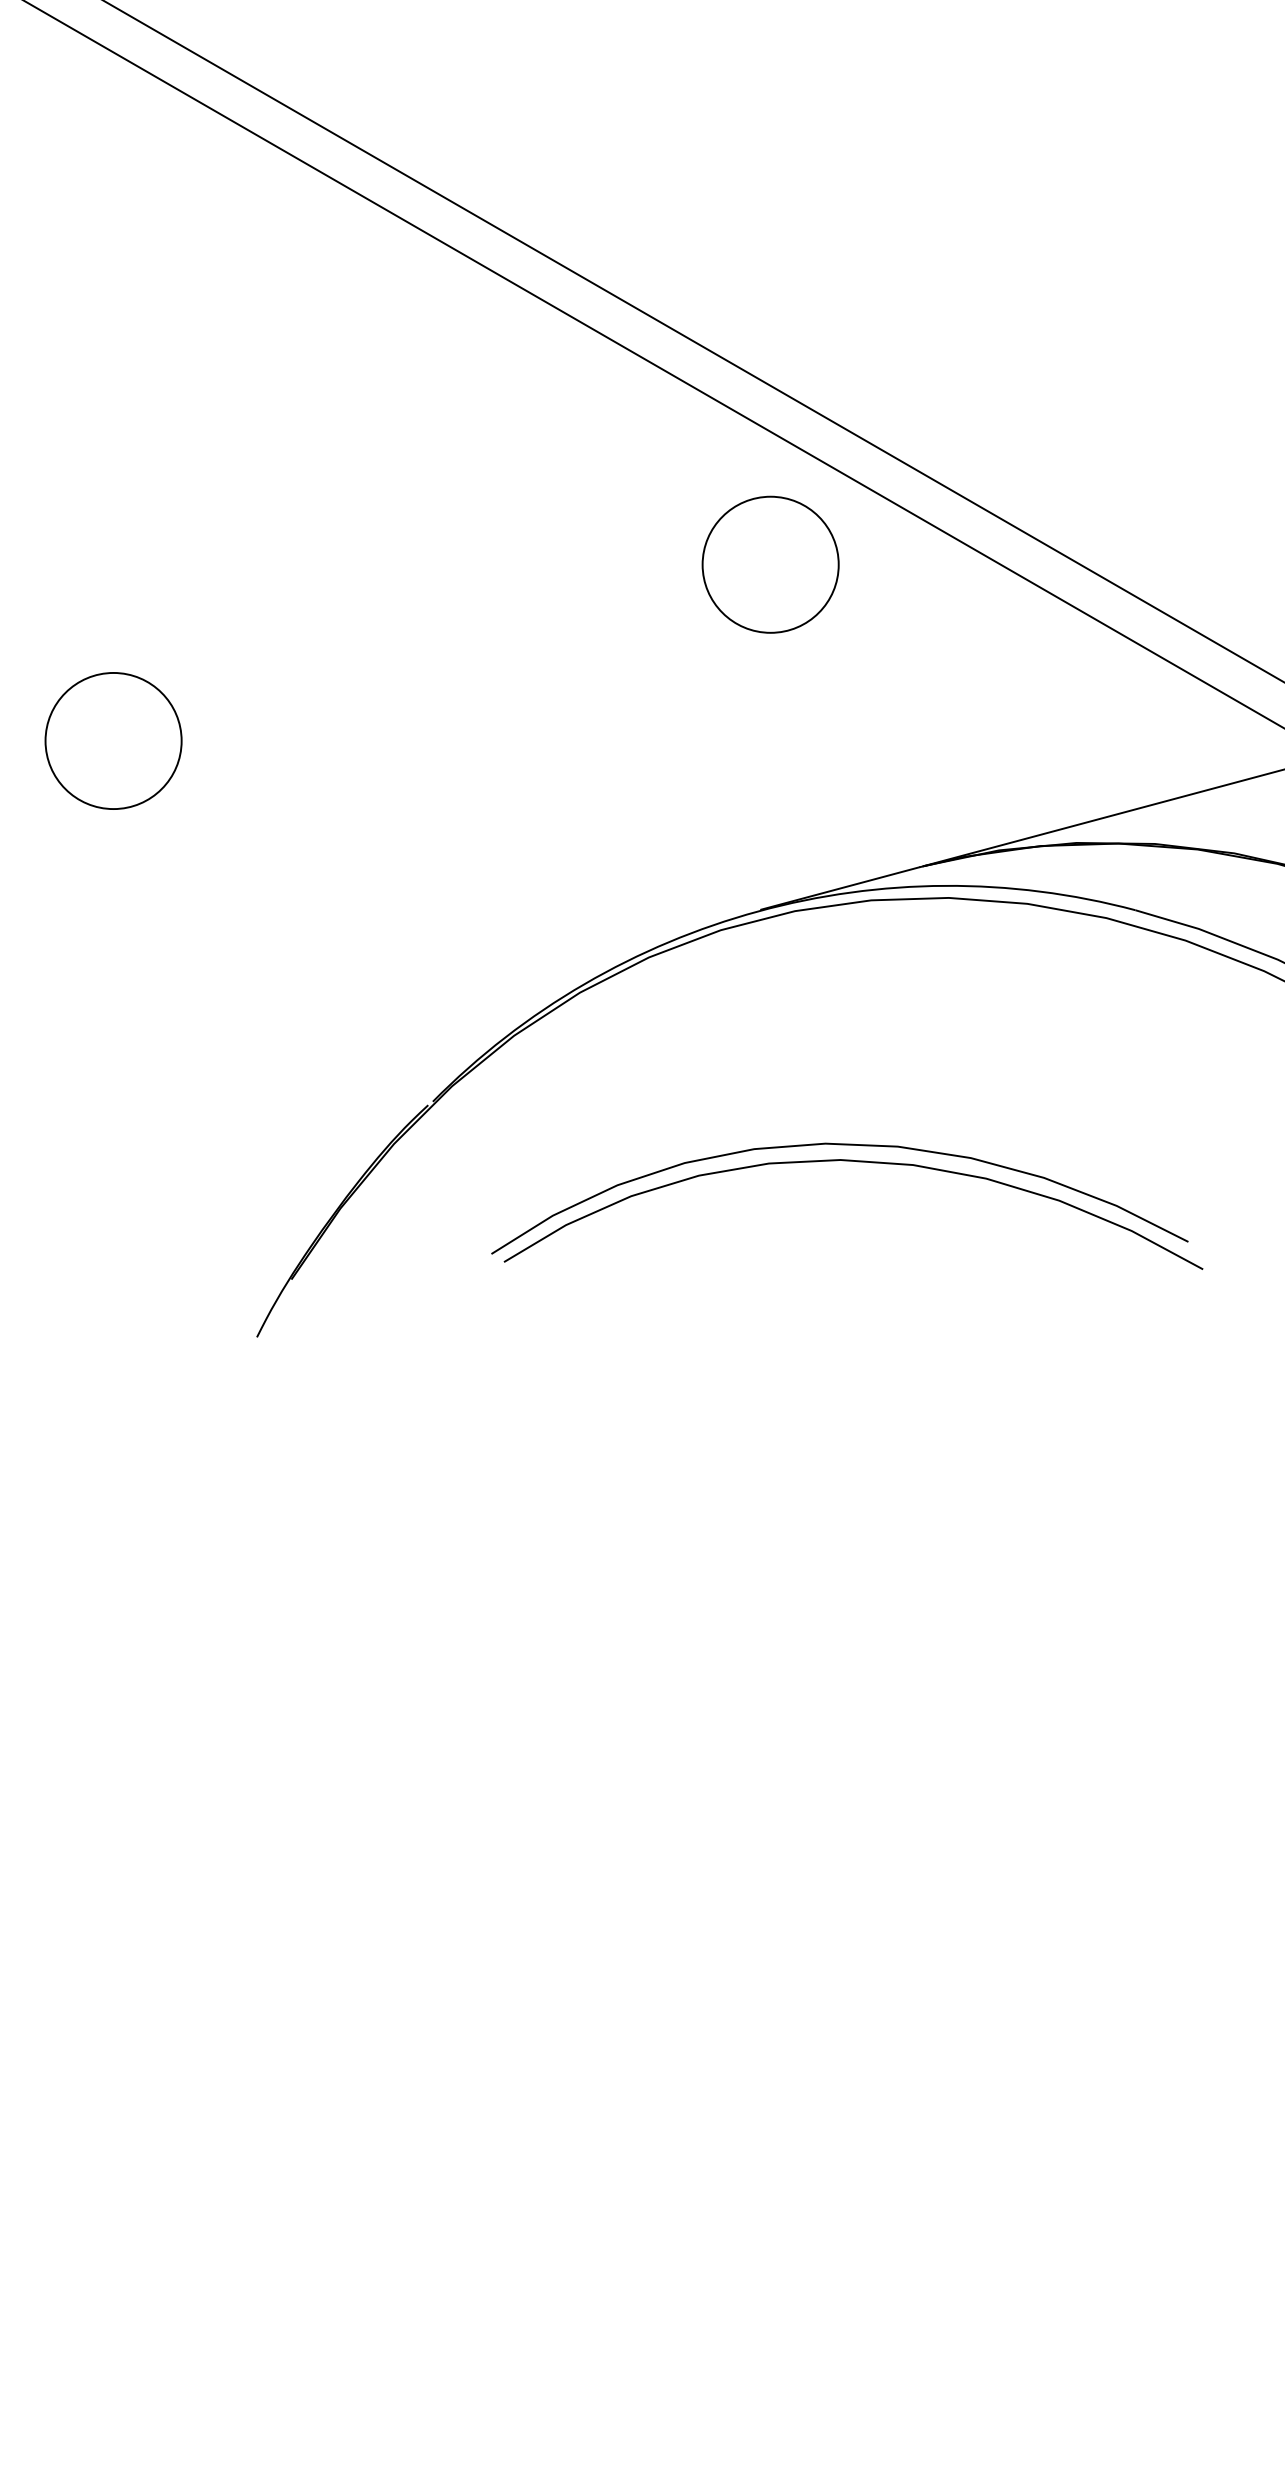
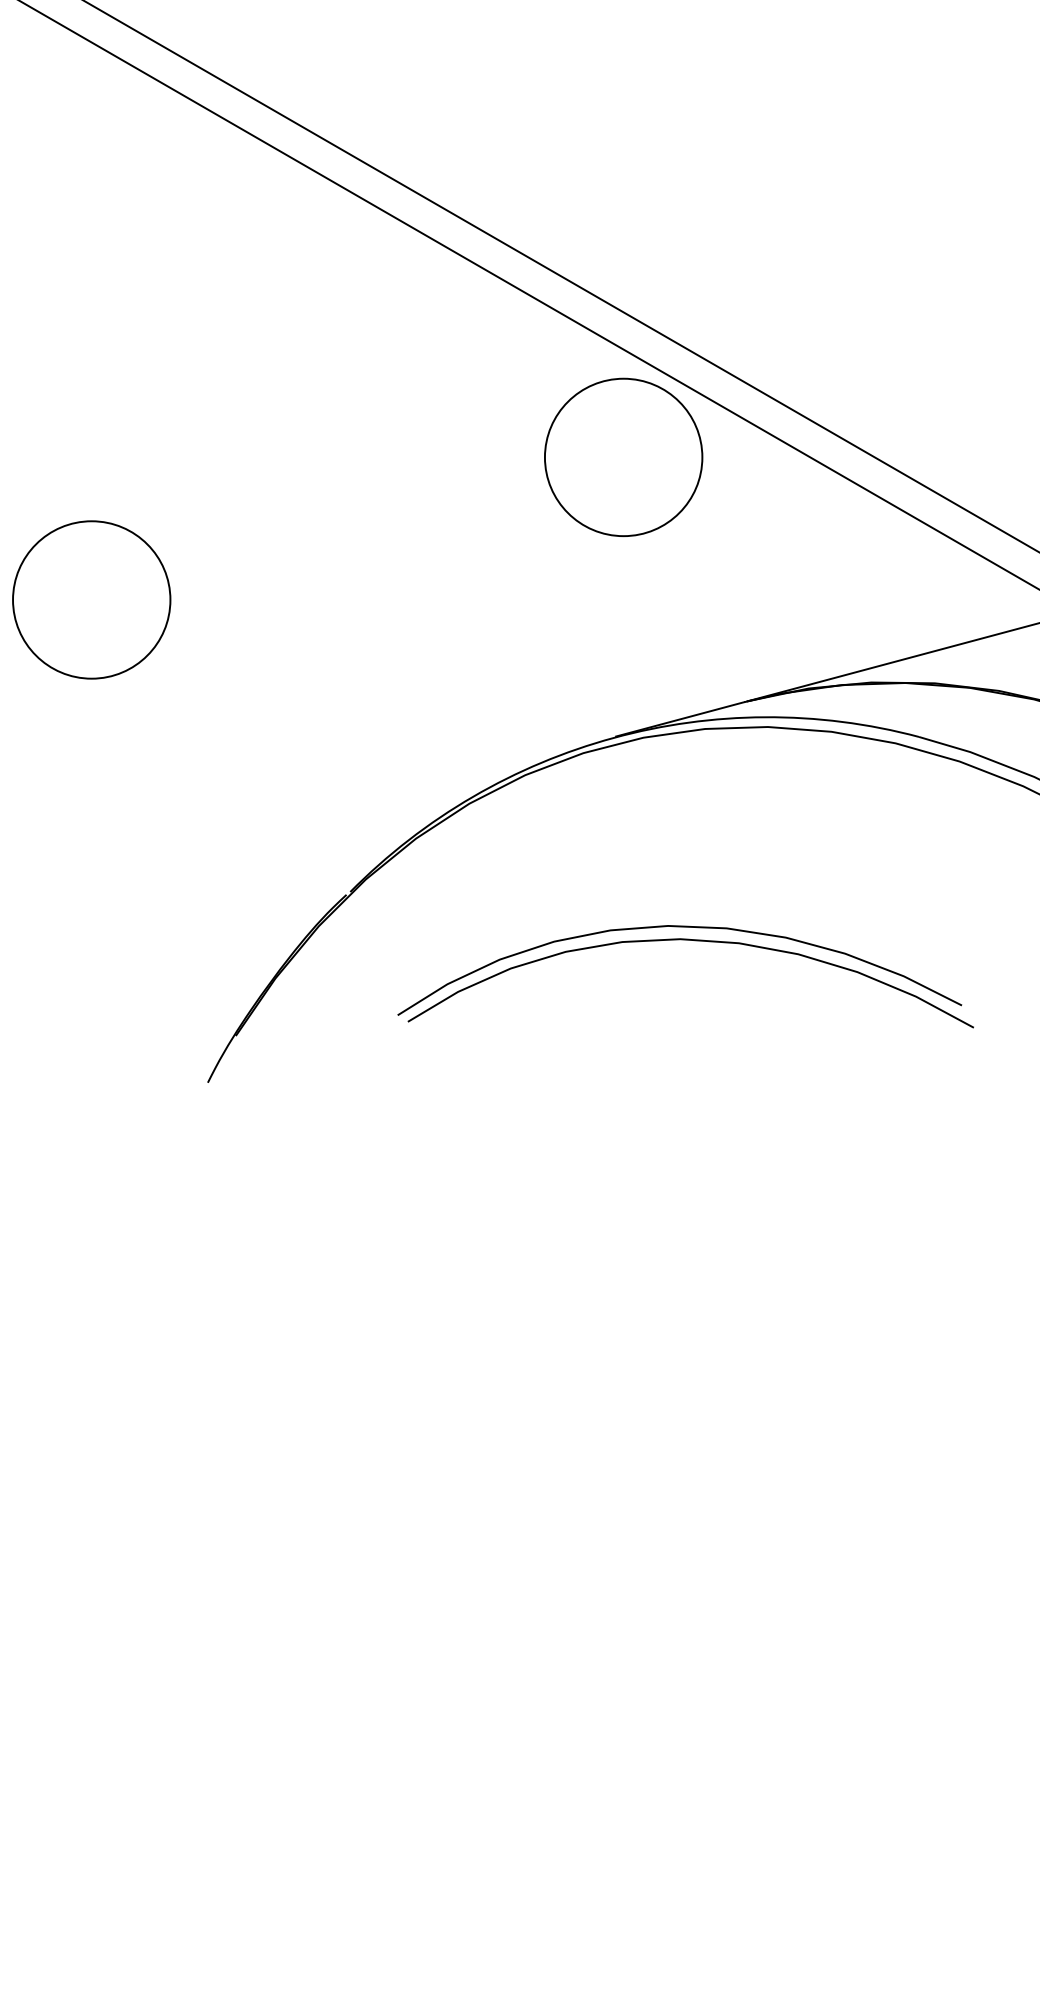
circle: (770, 563) -> (623, 456), size x1.43
circle: (113, 740) -> (91, 599), size x1.43

